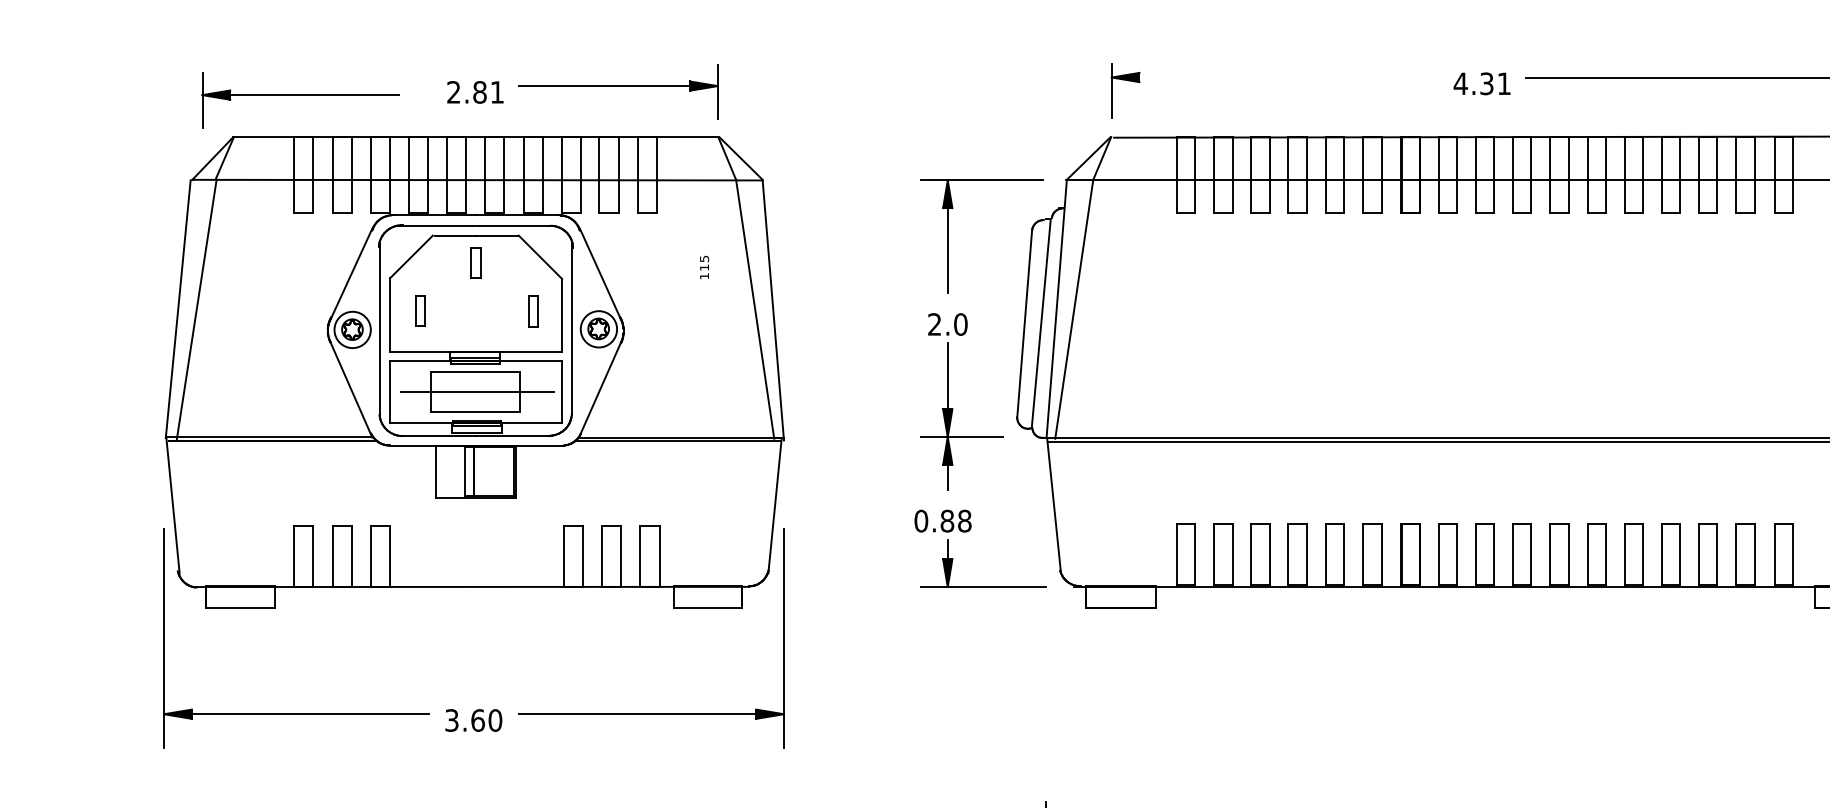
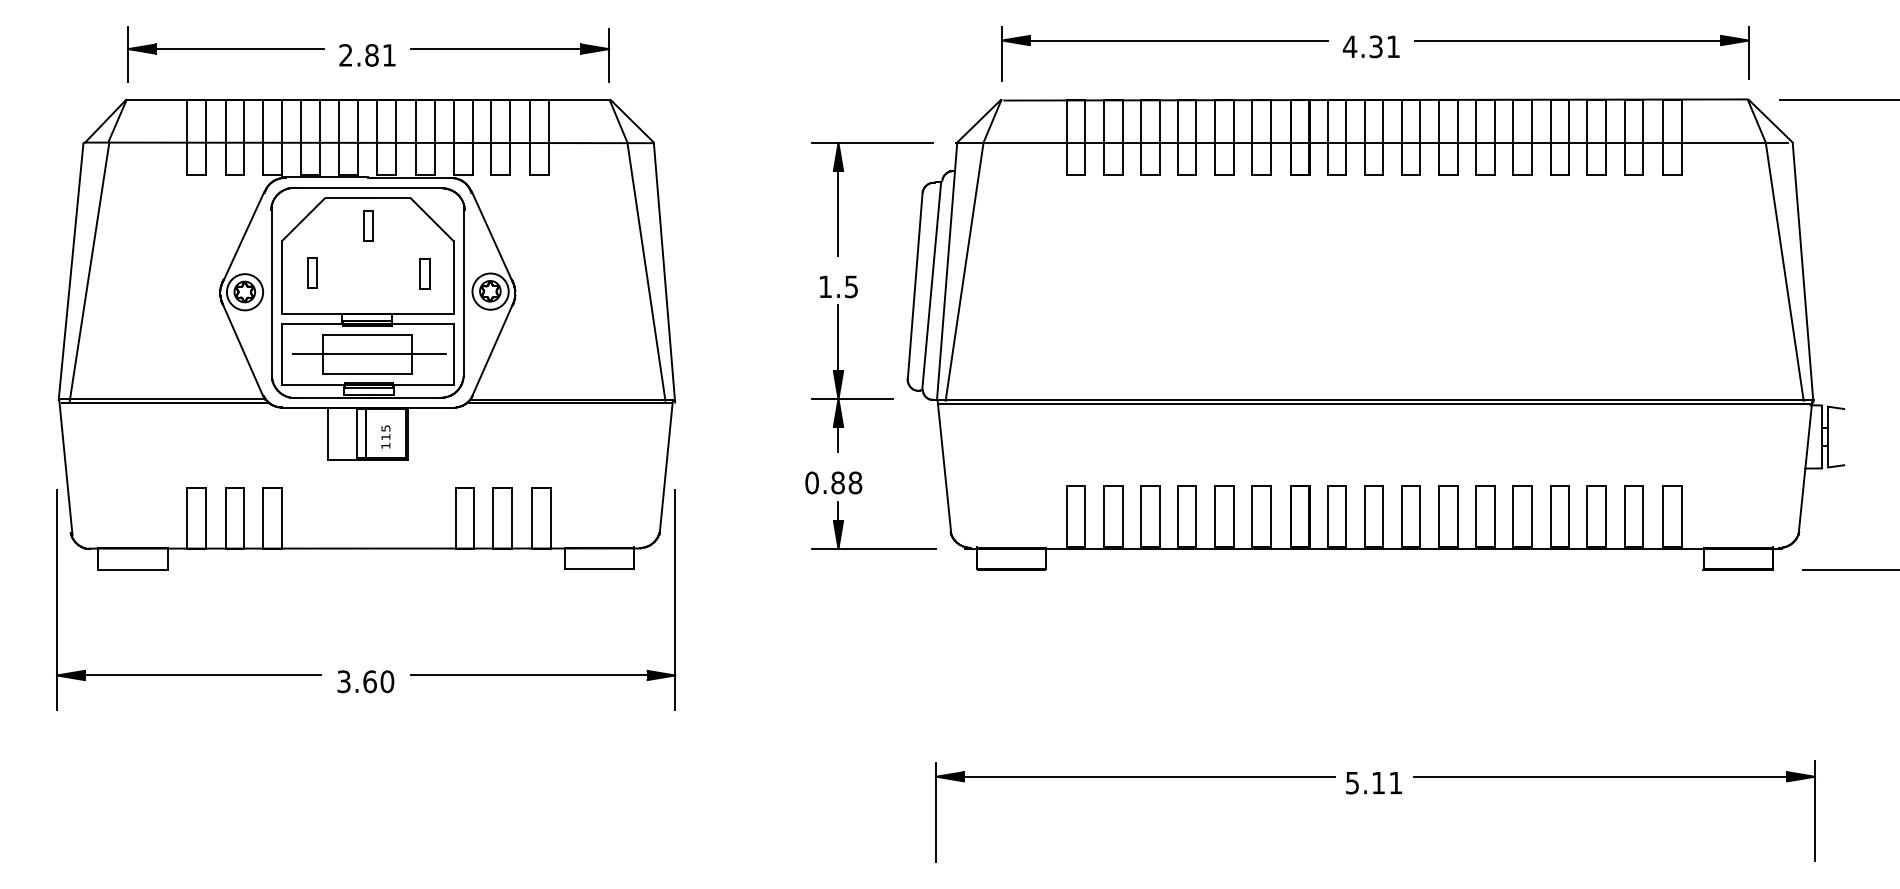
line: (1288, 77) -> (1178, 40), added
part: (299, 100) -> (225, 54), moved
text: (704, 267) -> (385, 436), moved
text: (947, 324) -> (838, 286), 2.0 -> 1.5

